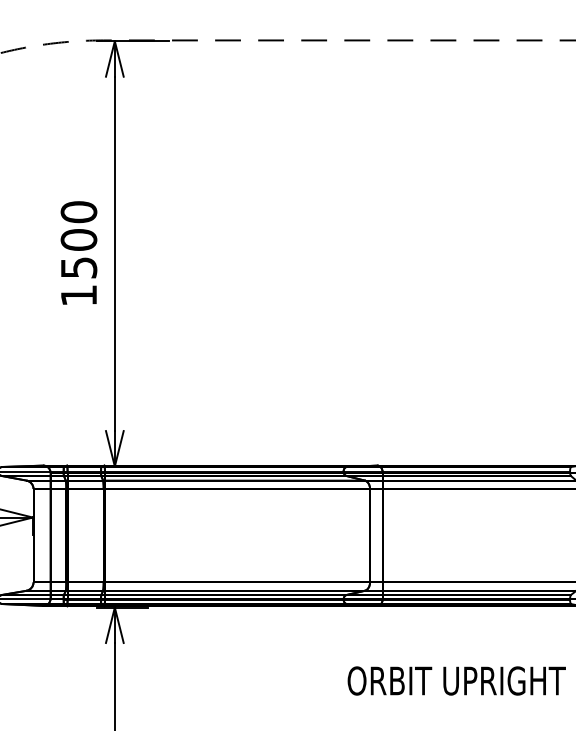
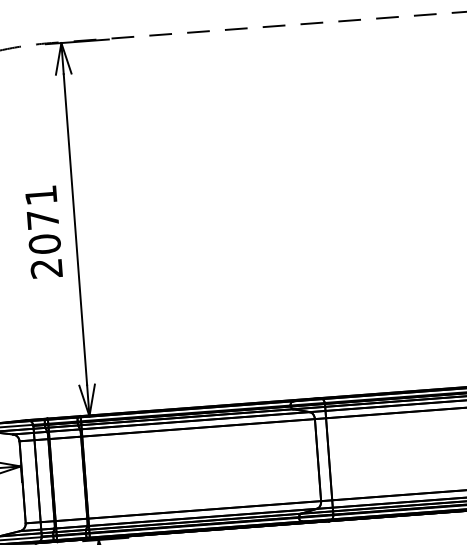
text: (78, 253) -> (43, 231), 1500 -> 2071

